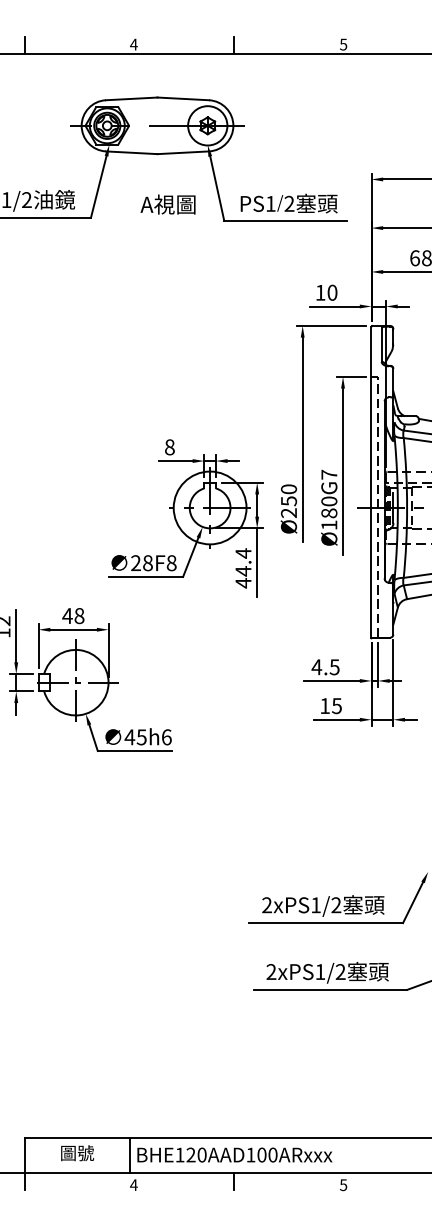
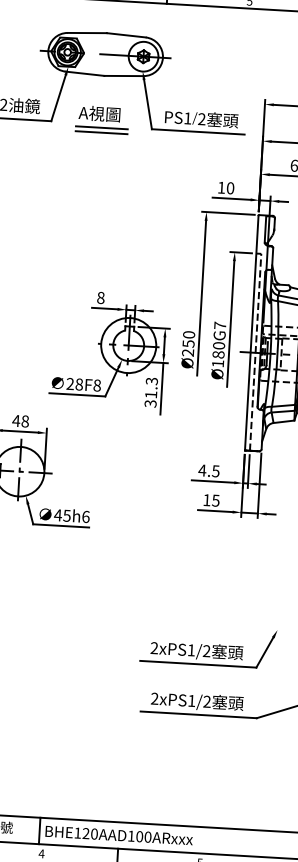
text: (167, 204) -> (99, 113), moved
line: (157, 222) -> (101, 127), added
line: (157, 229) -> (101, 132), added
text: (243, 568) -> (151, 392), 44.4 -> 31.3

